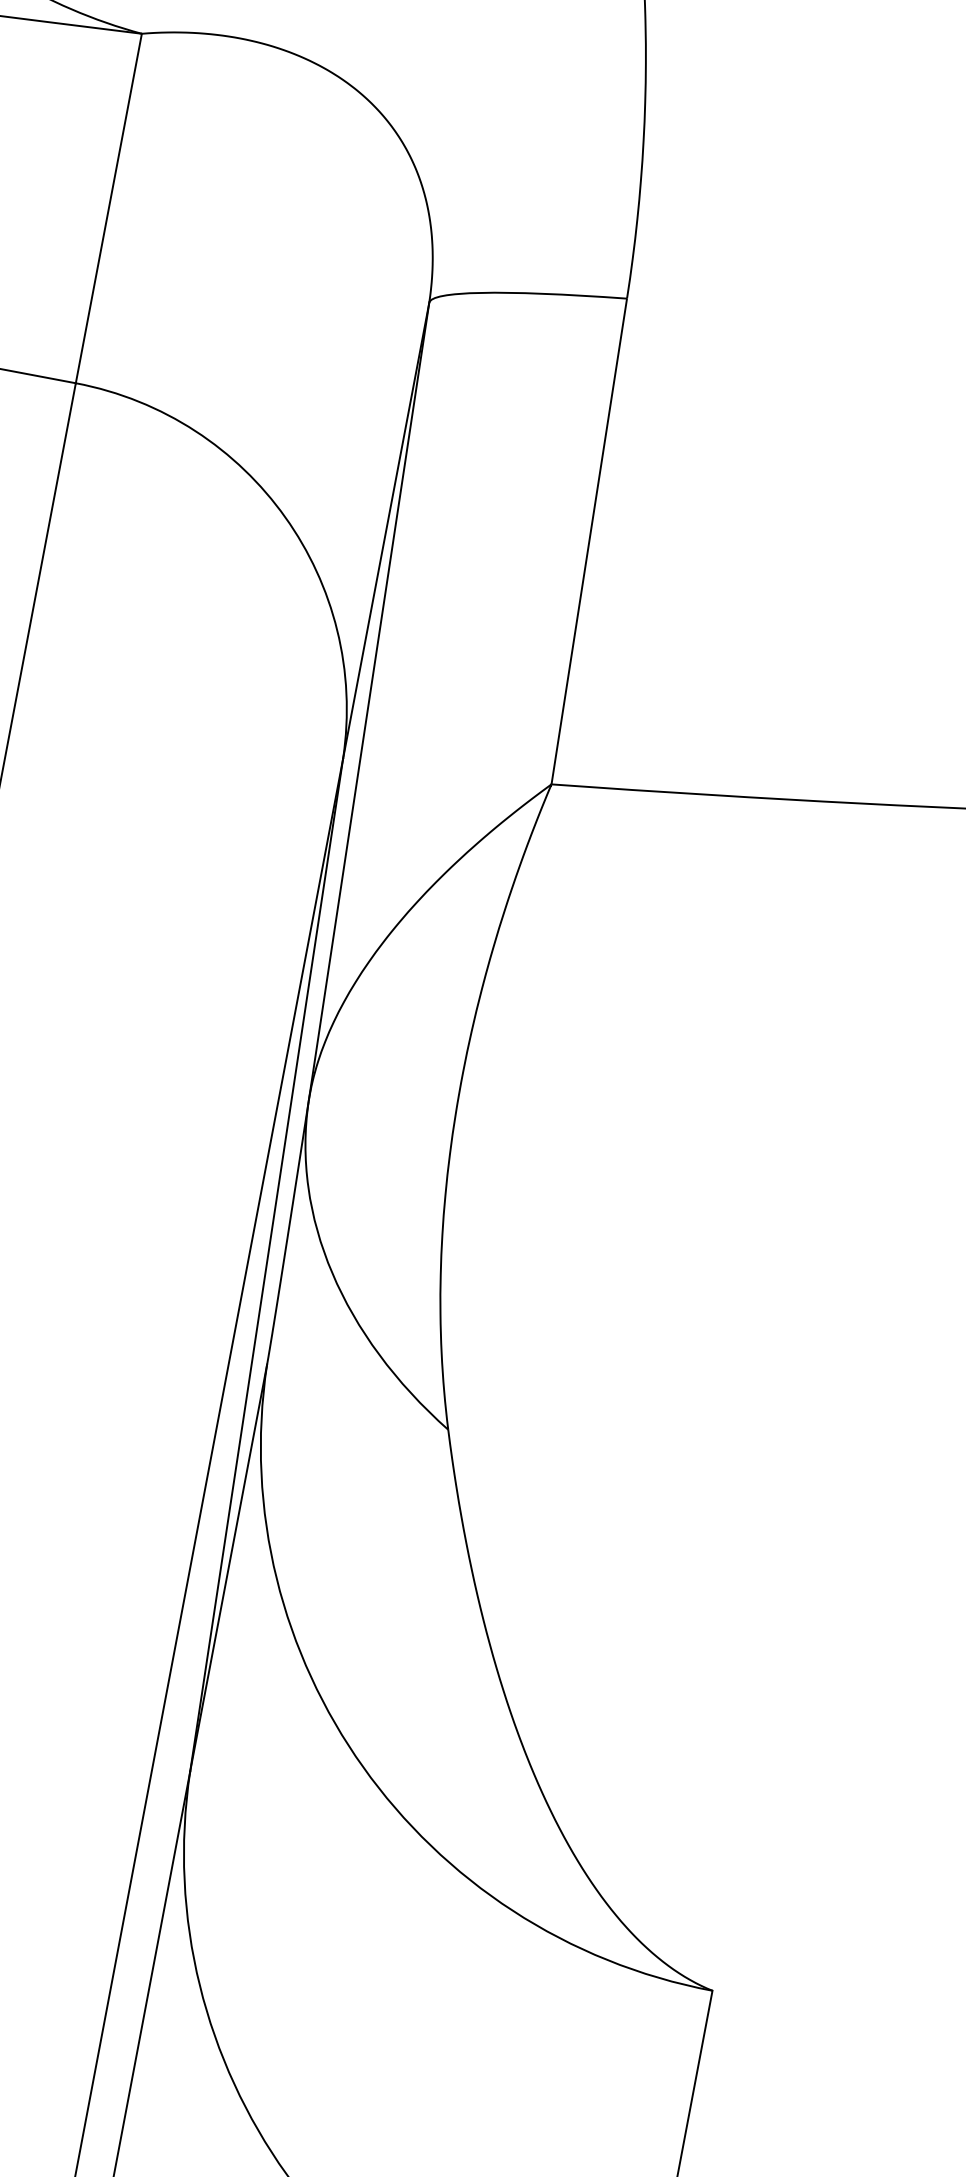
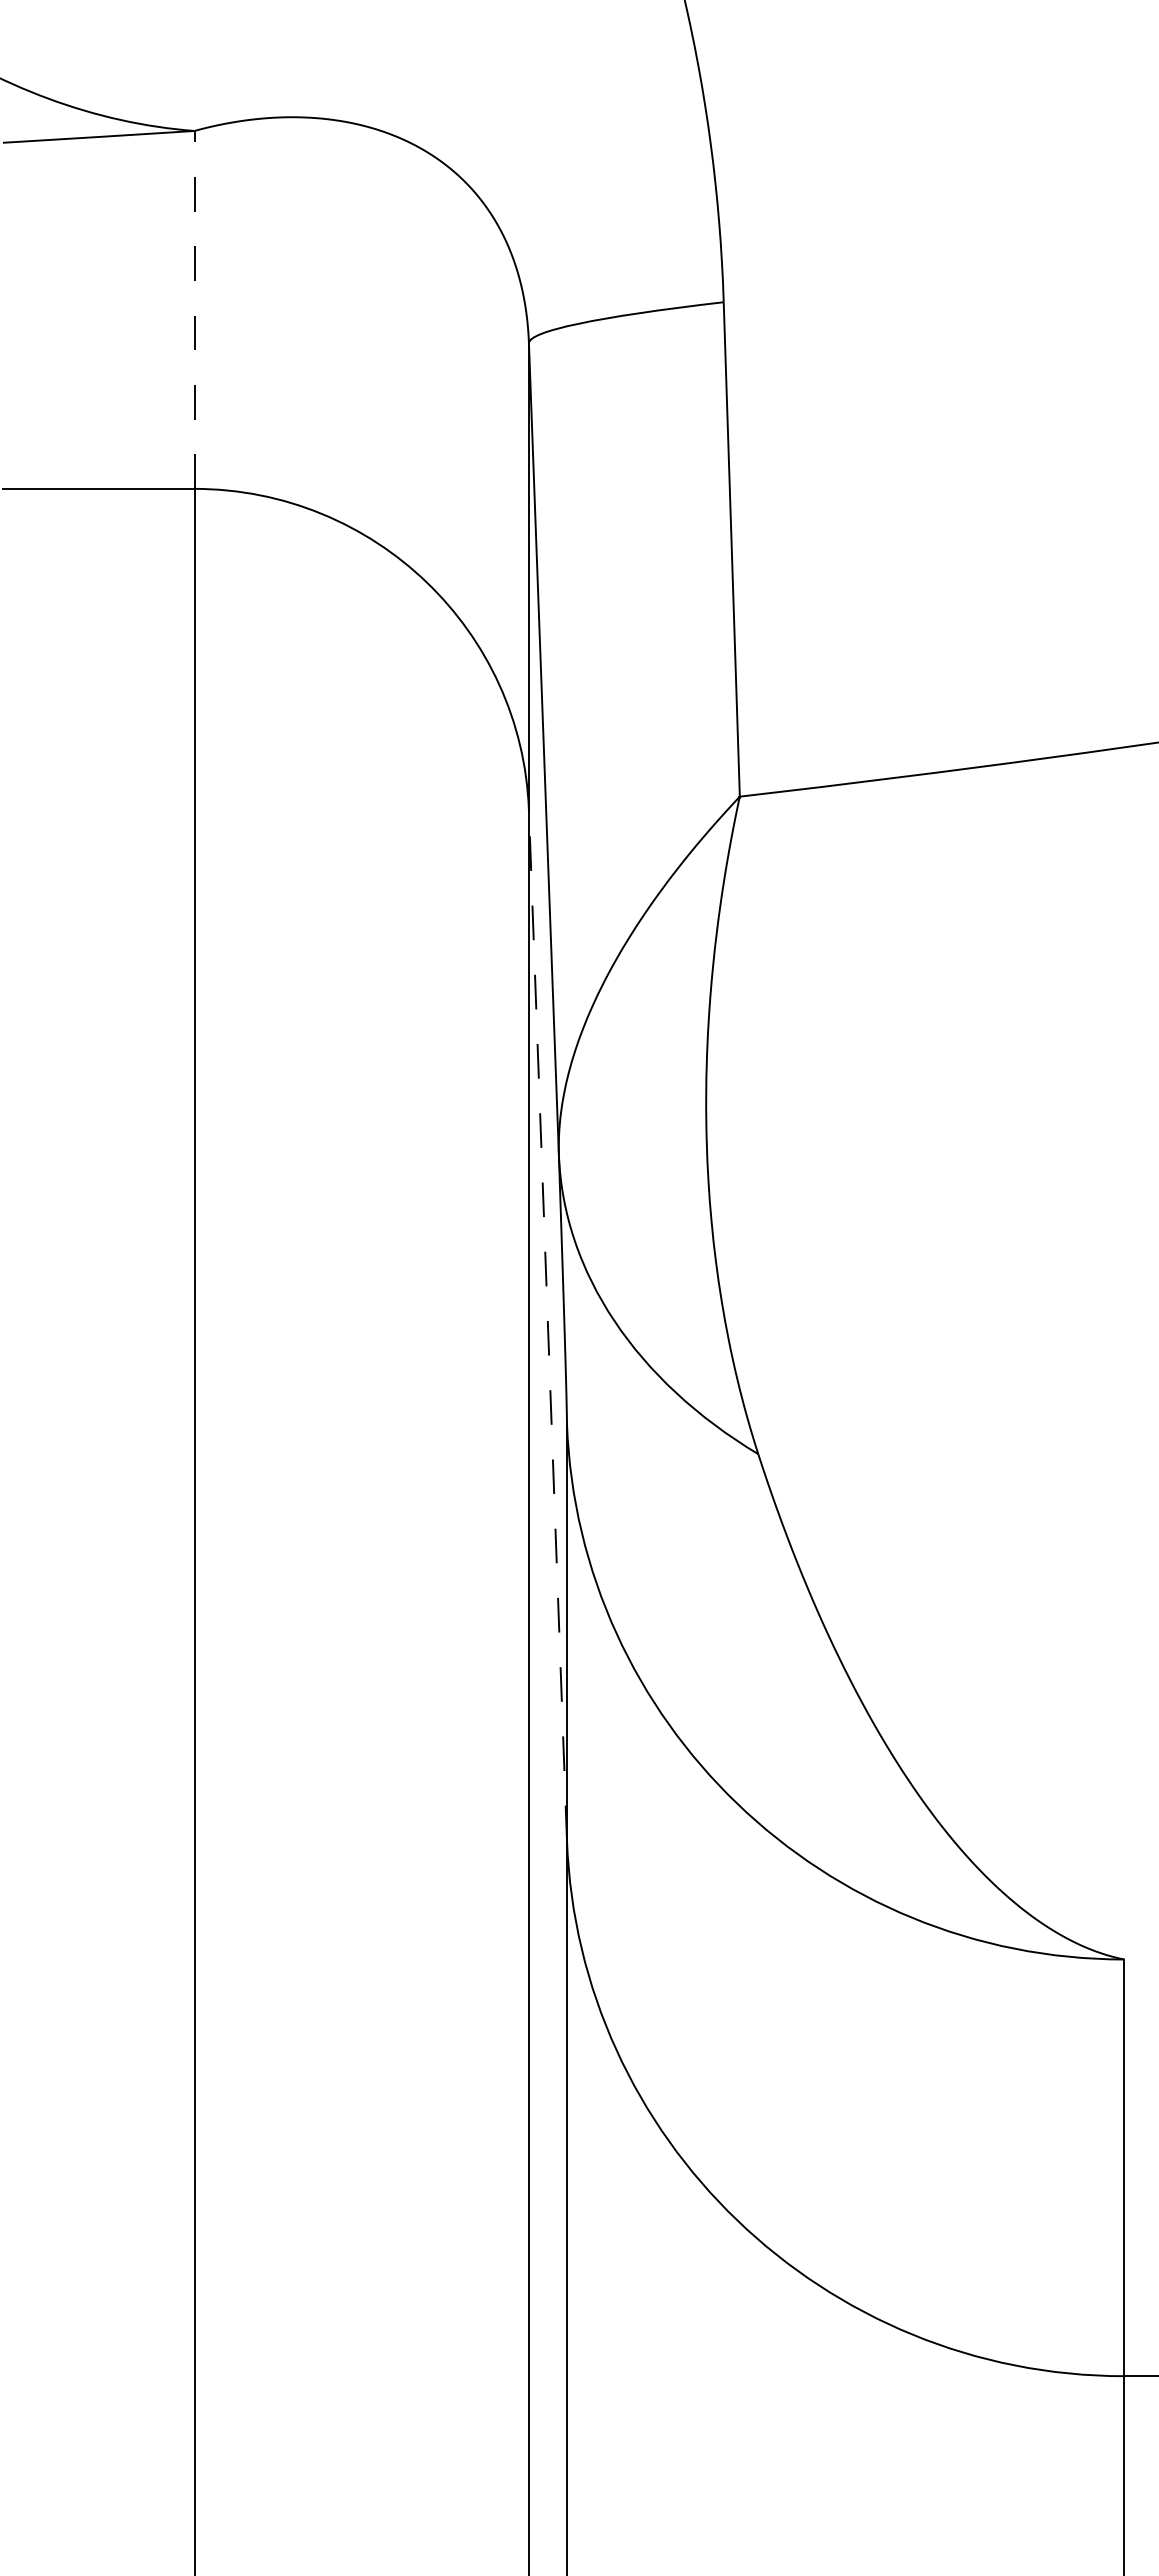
line: (108, 208) -> (194, 309), solid -> dashed
line: (266, 1264) -> (547, 1324), solid -> dashed

